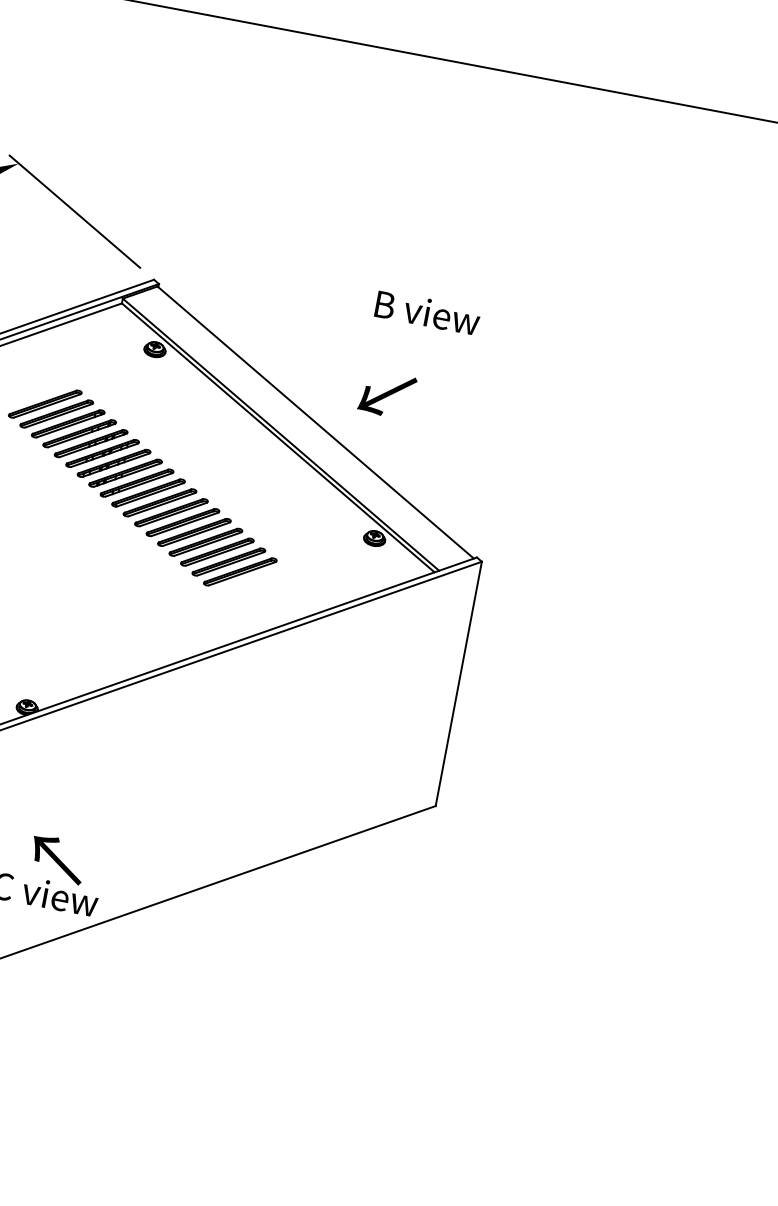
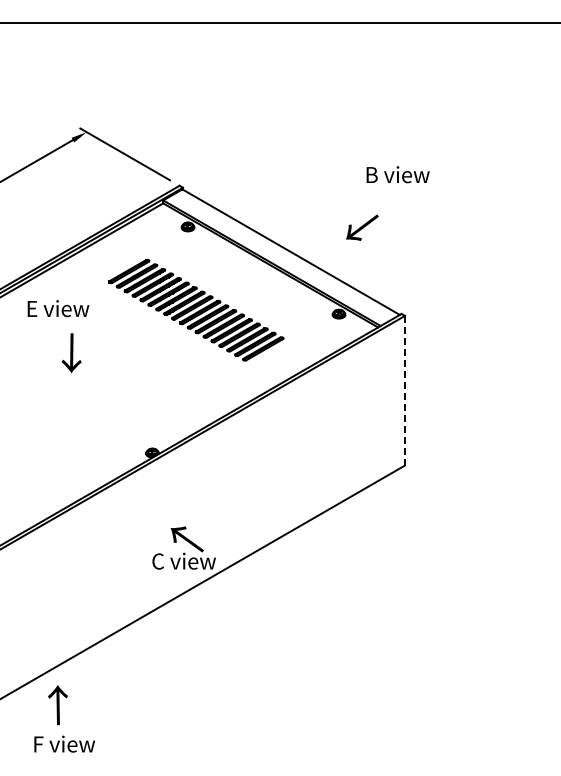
text: (426, 312) -> (397, 174), moved
text: (387, 394) -> (362, 227), moved
line: (458, 683) -> (404, 390), solid -> dashed

